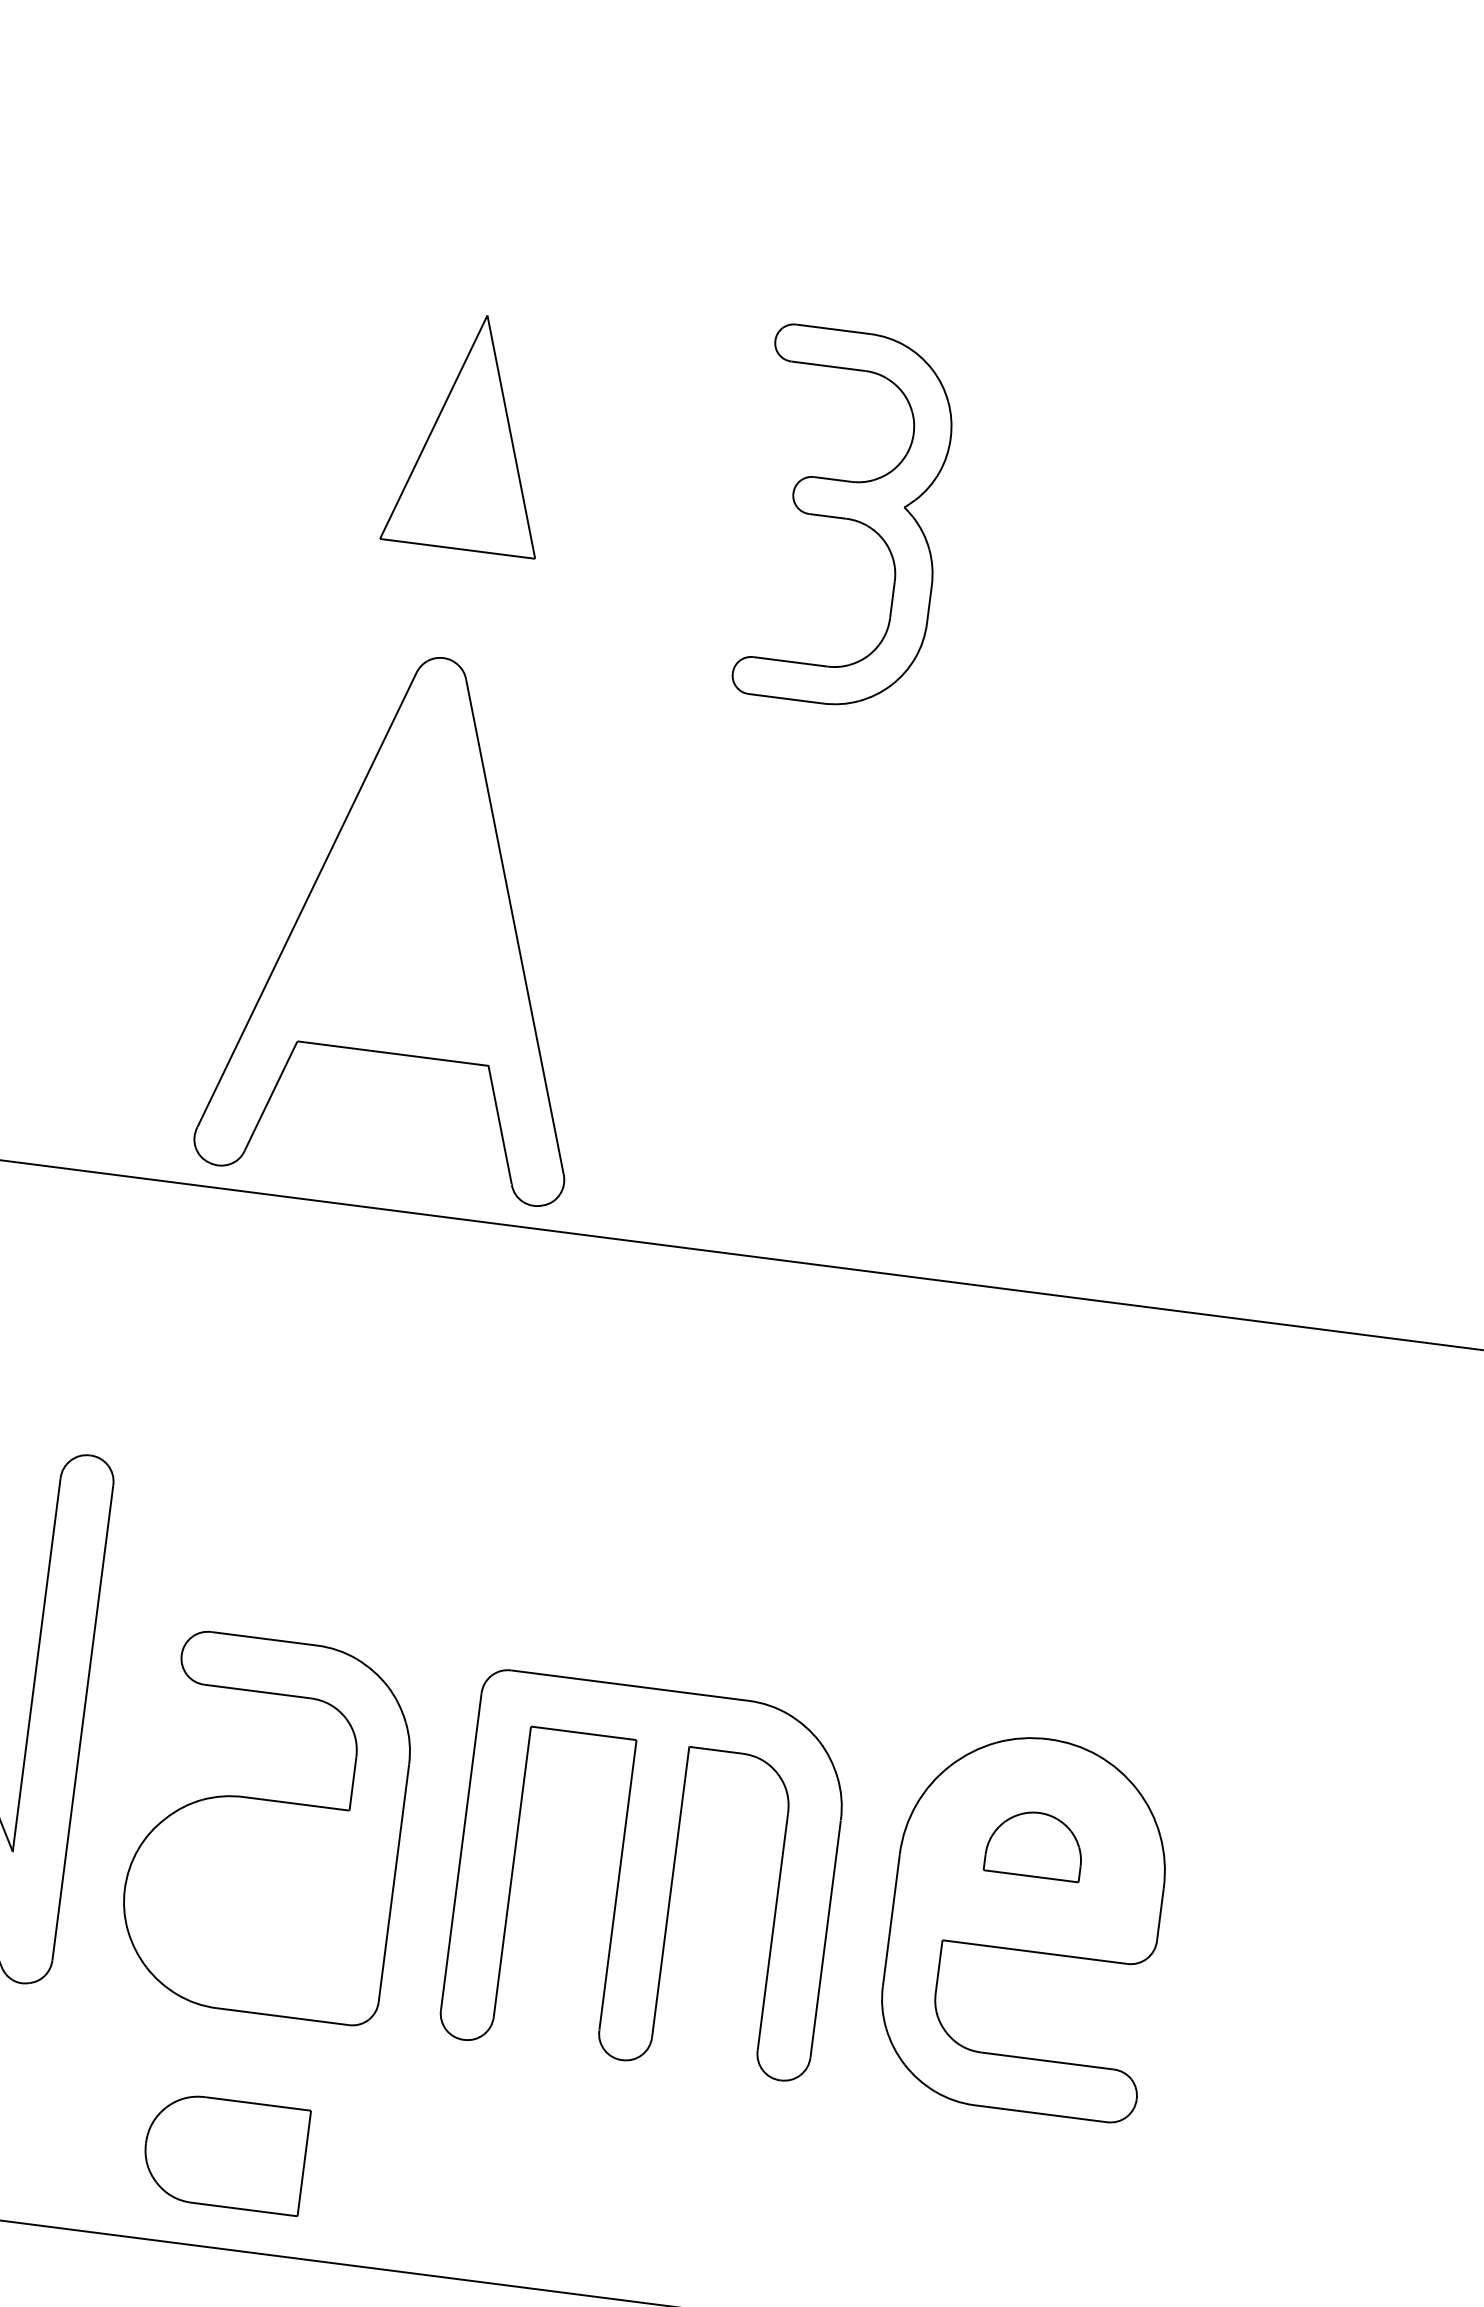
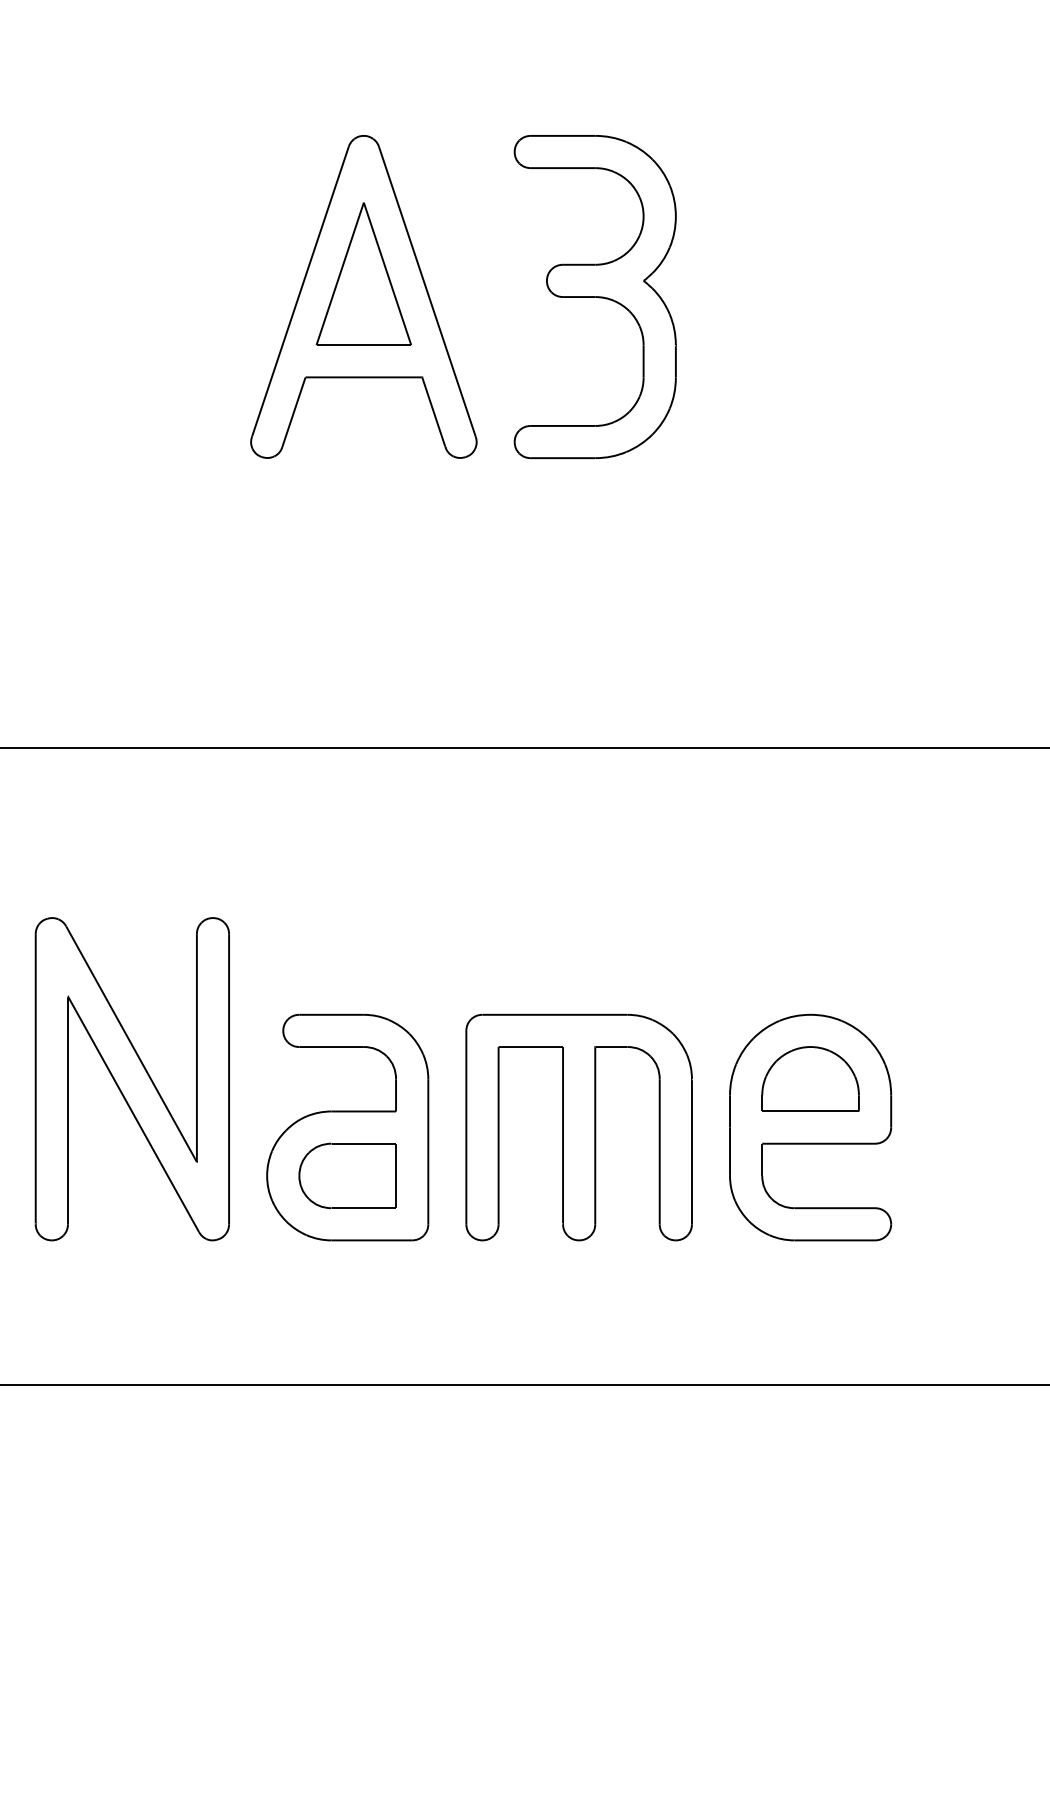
part: (845, 519) -> (594, 297), size x1.43
part: (409, 921) -> (363, 296), moved
part: (1035, 1843) -> (810, 1078), size x1.67
part: (224, 2152) -> (347, 1175), moved

